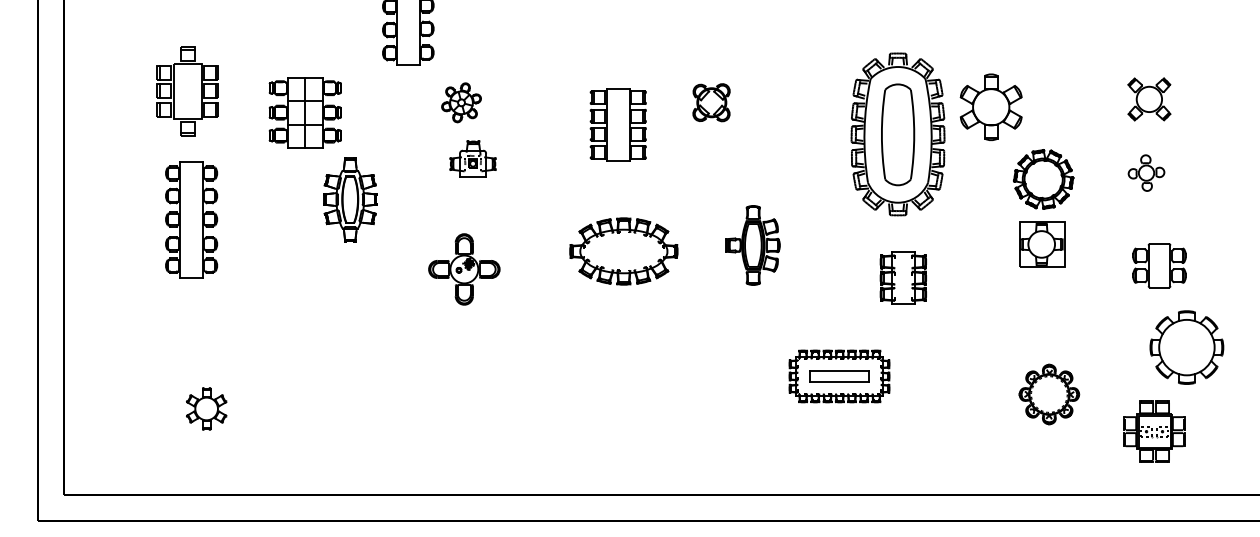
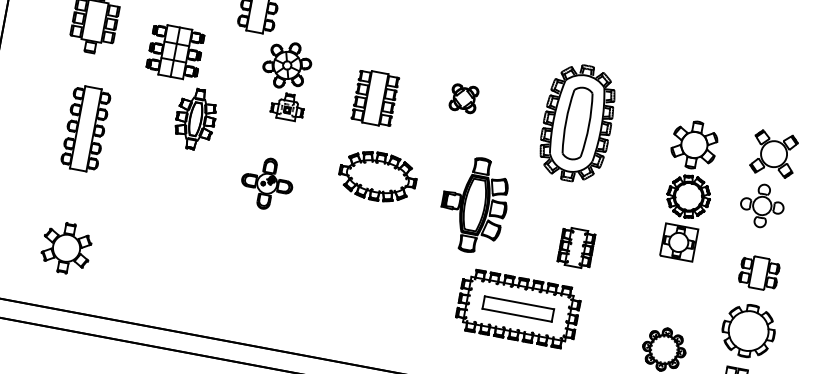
part: (1149, 99) -> (774, 154), size x1.43
part: (461, 102) -> (287, 65), size x1.67
part: (990, 106) -> (694, 144), moved
part: (617, 124) -> (374, 97), moved
part: (897, 134) -> (577, 123), moved
part: (1146, 172) -> (762, 205), size x1.67
part: (191, 219) -> (85, 128), moved
part: (752, 245) -> (474, 204), size x1.67
part: (623, 251) -> (377, 176), moved
part: (1186, 347) -> (748, 330), moved
part: (839, 376) -> (518, 309), size x1.67
part: (206, 408) -> (66, 247), size x1.67

